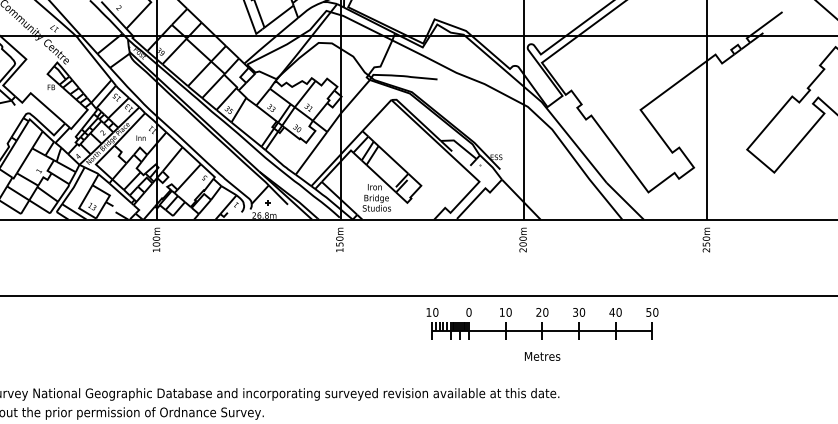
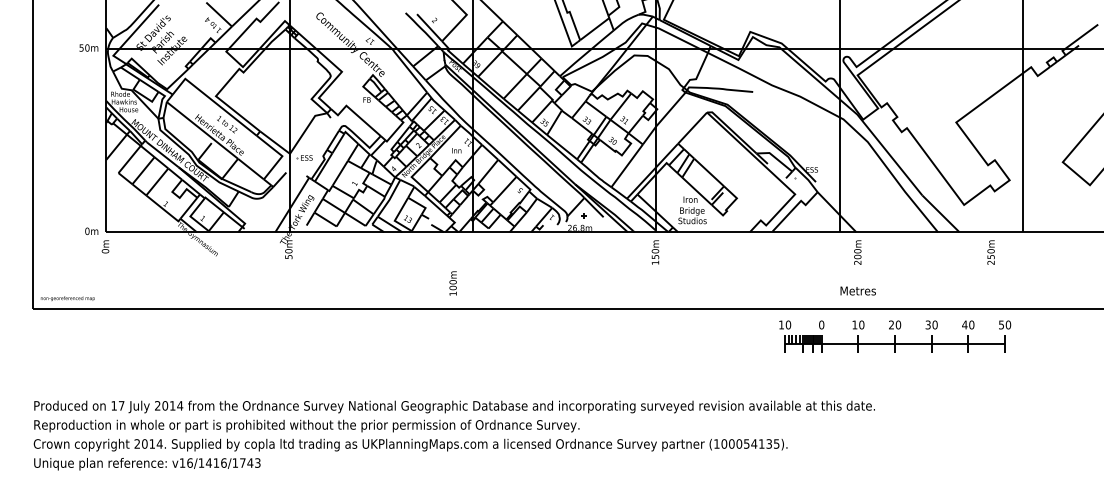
text: (155, 239) -> (452, 283), moved
text: (522, 239) -> (857, 252), moved
text: (705, 239) -> (990, 252), moved
part: (542, 323) -> (895, 336), moved
text: (541, 355) -> (857, 290), moved

